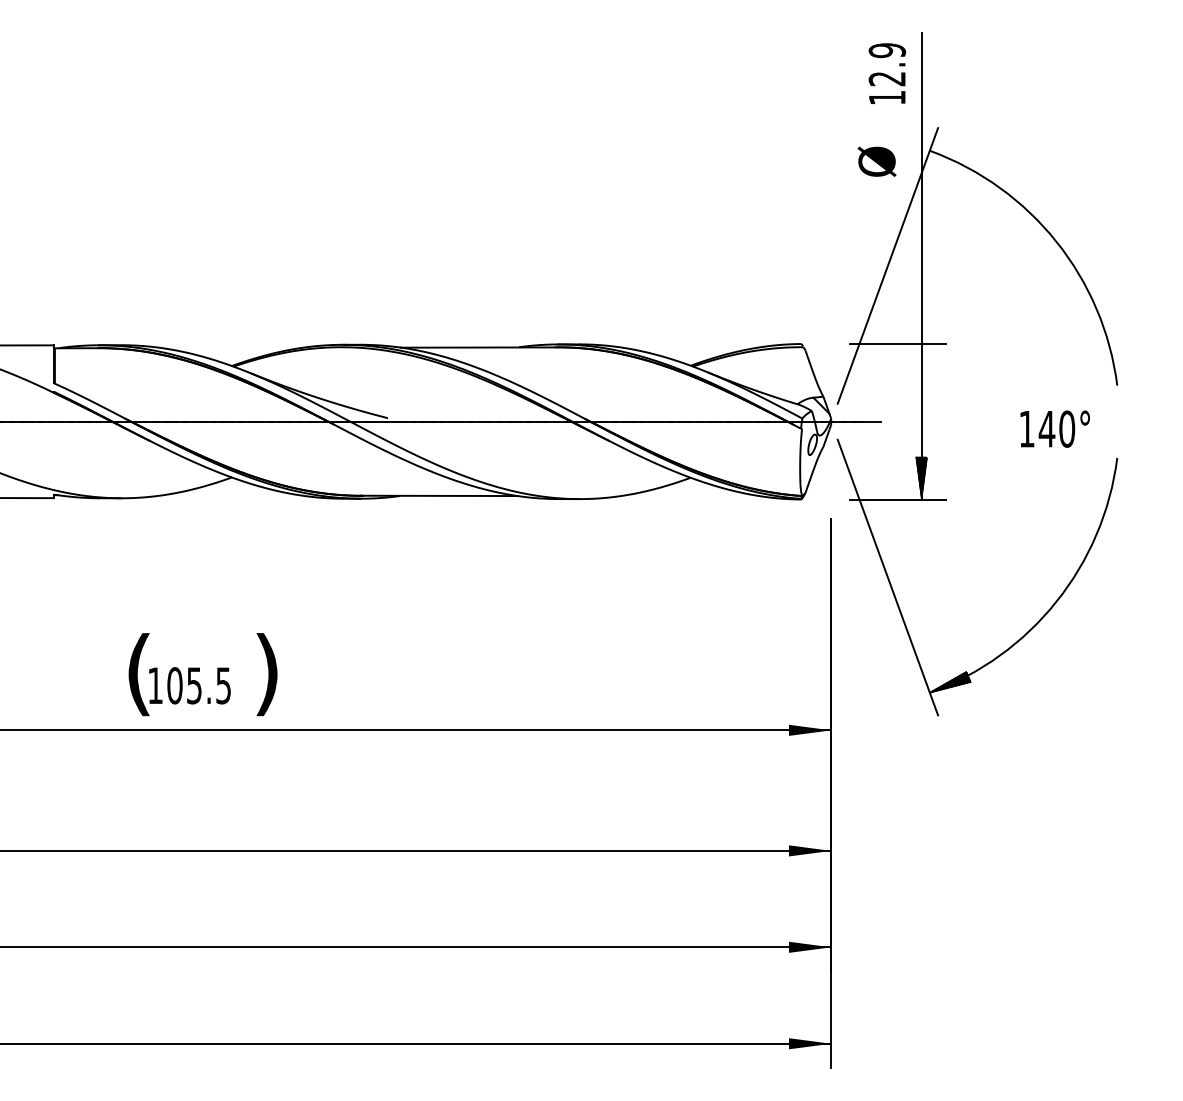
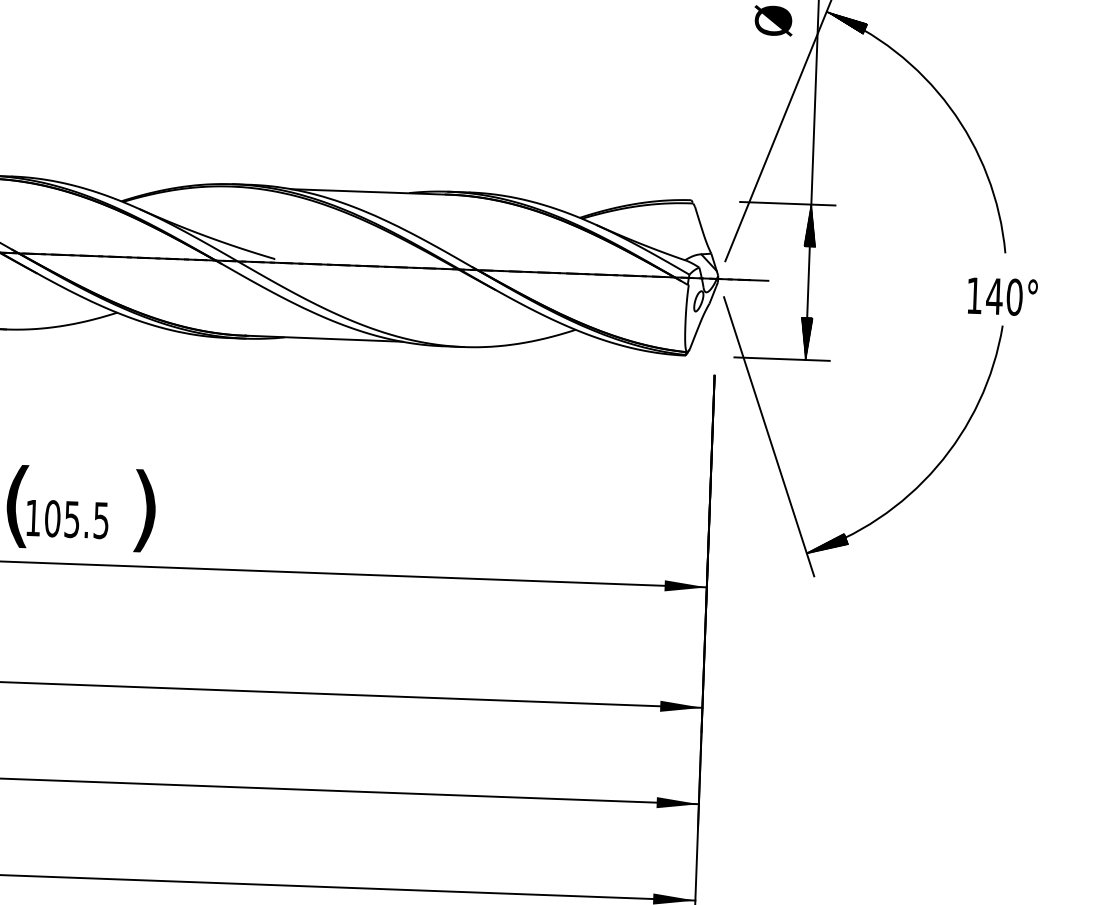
hatch: (950, 160) -> (846, 22), added
hatch: (921, 365) -> (810, 226), added
text: (1054, 428) -> (1002, 296), moved

